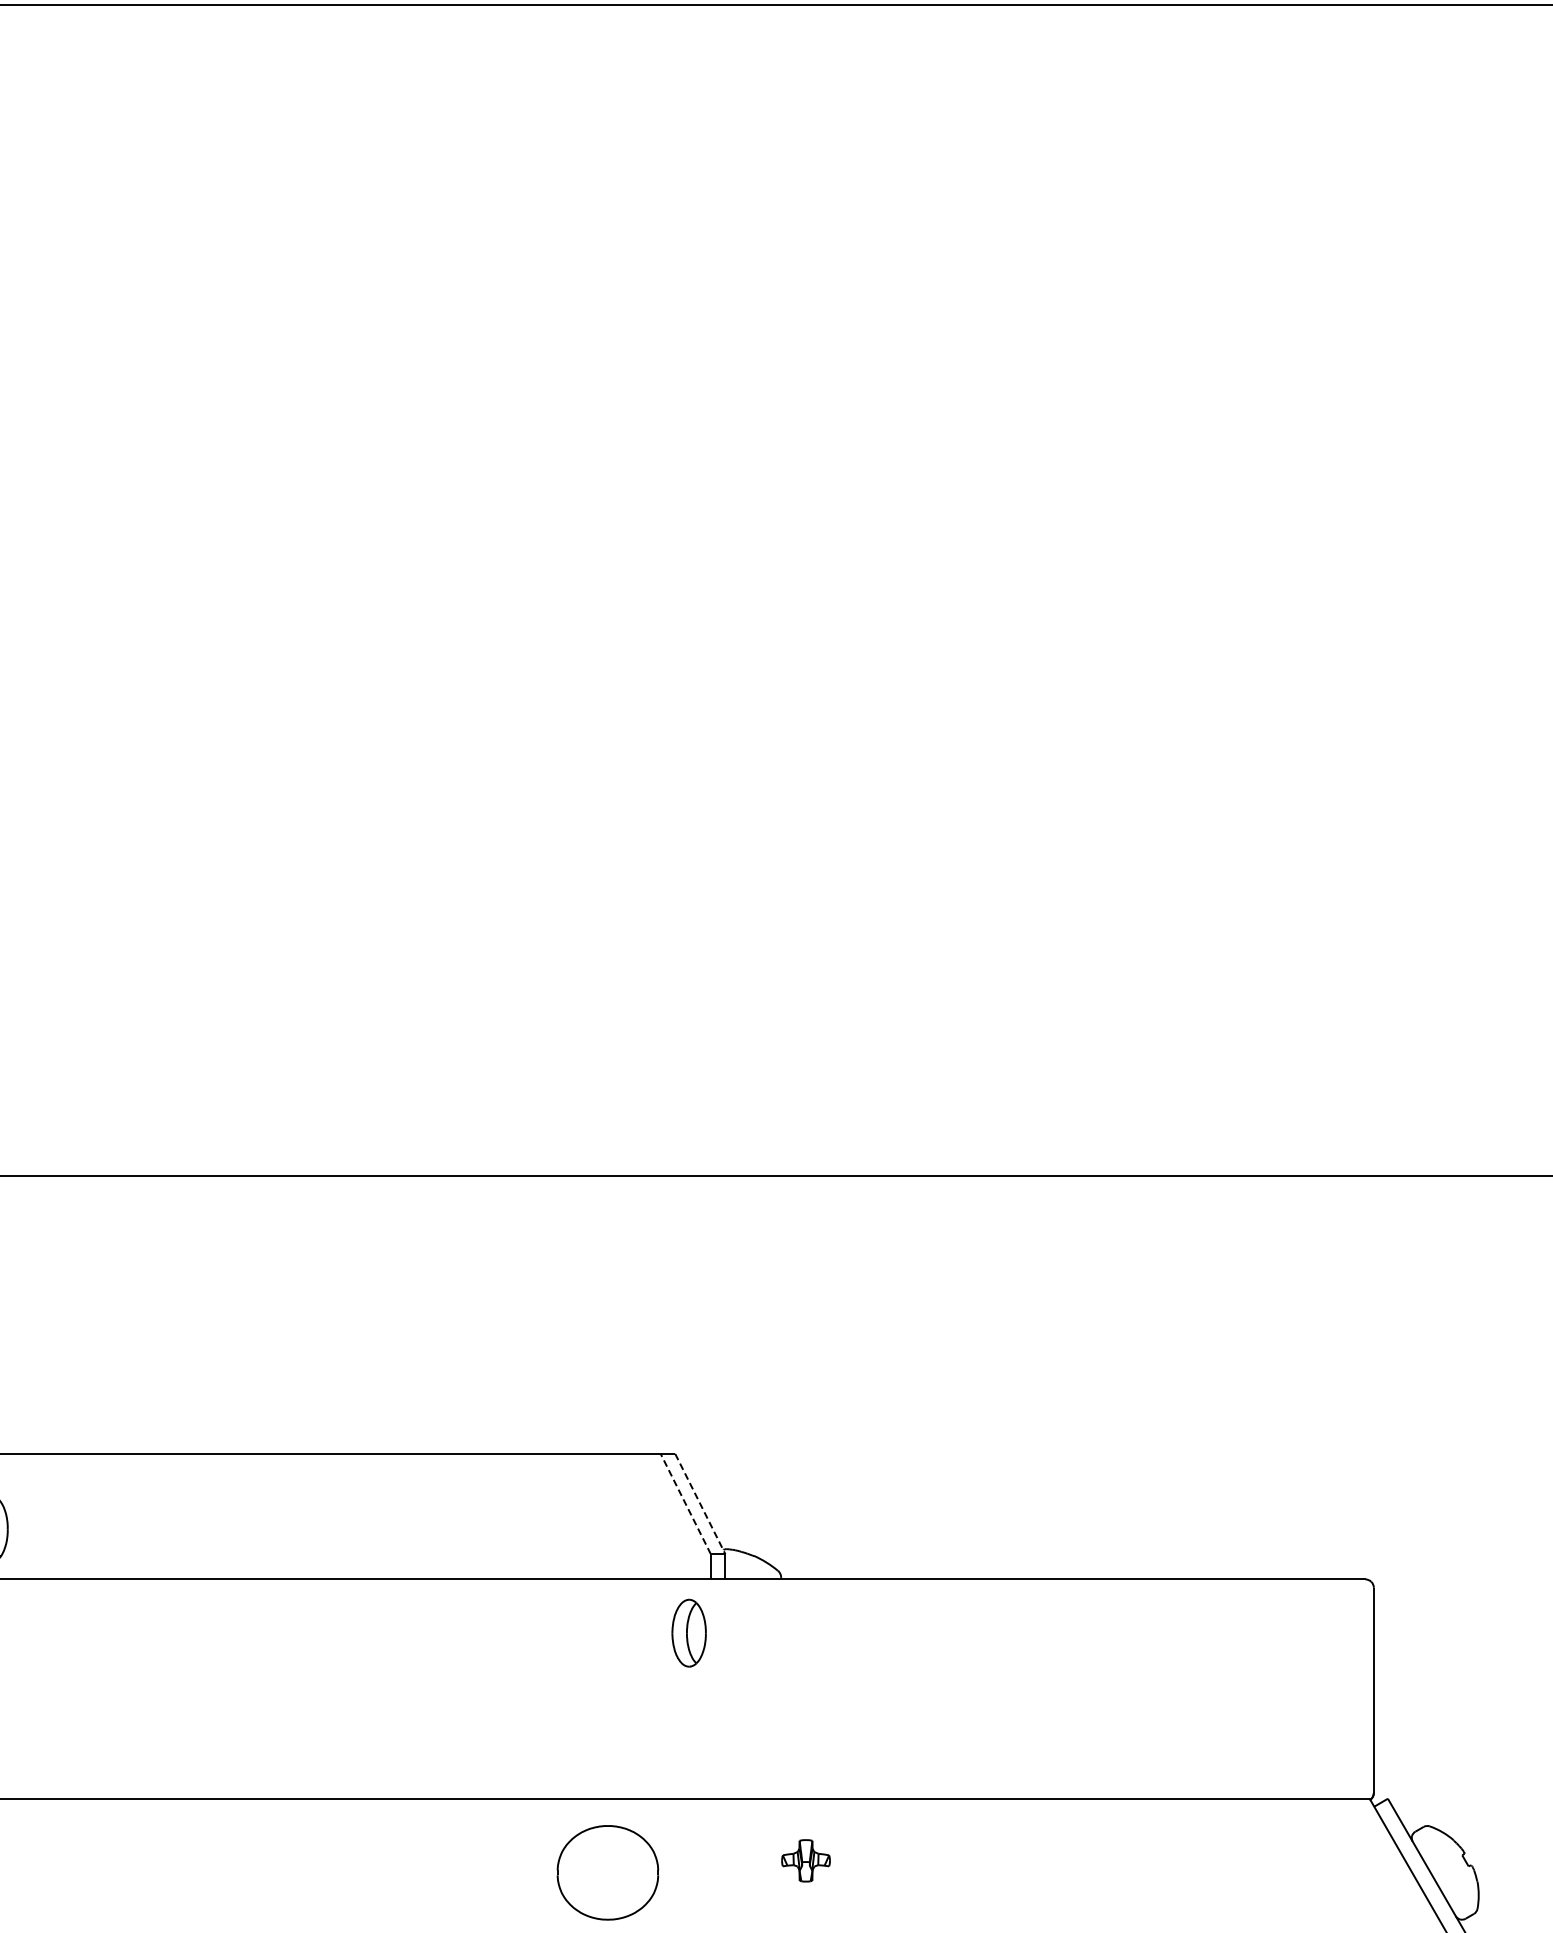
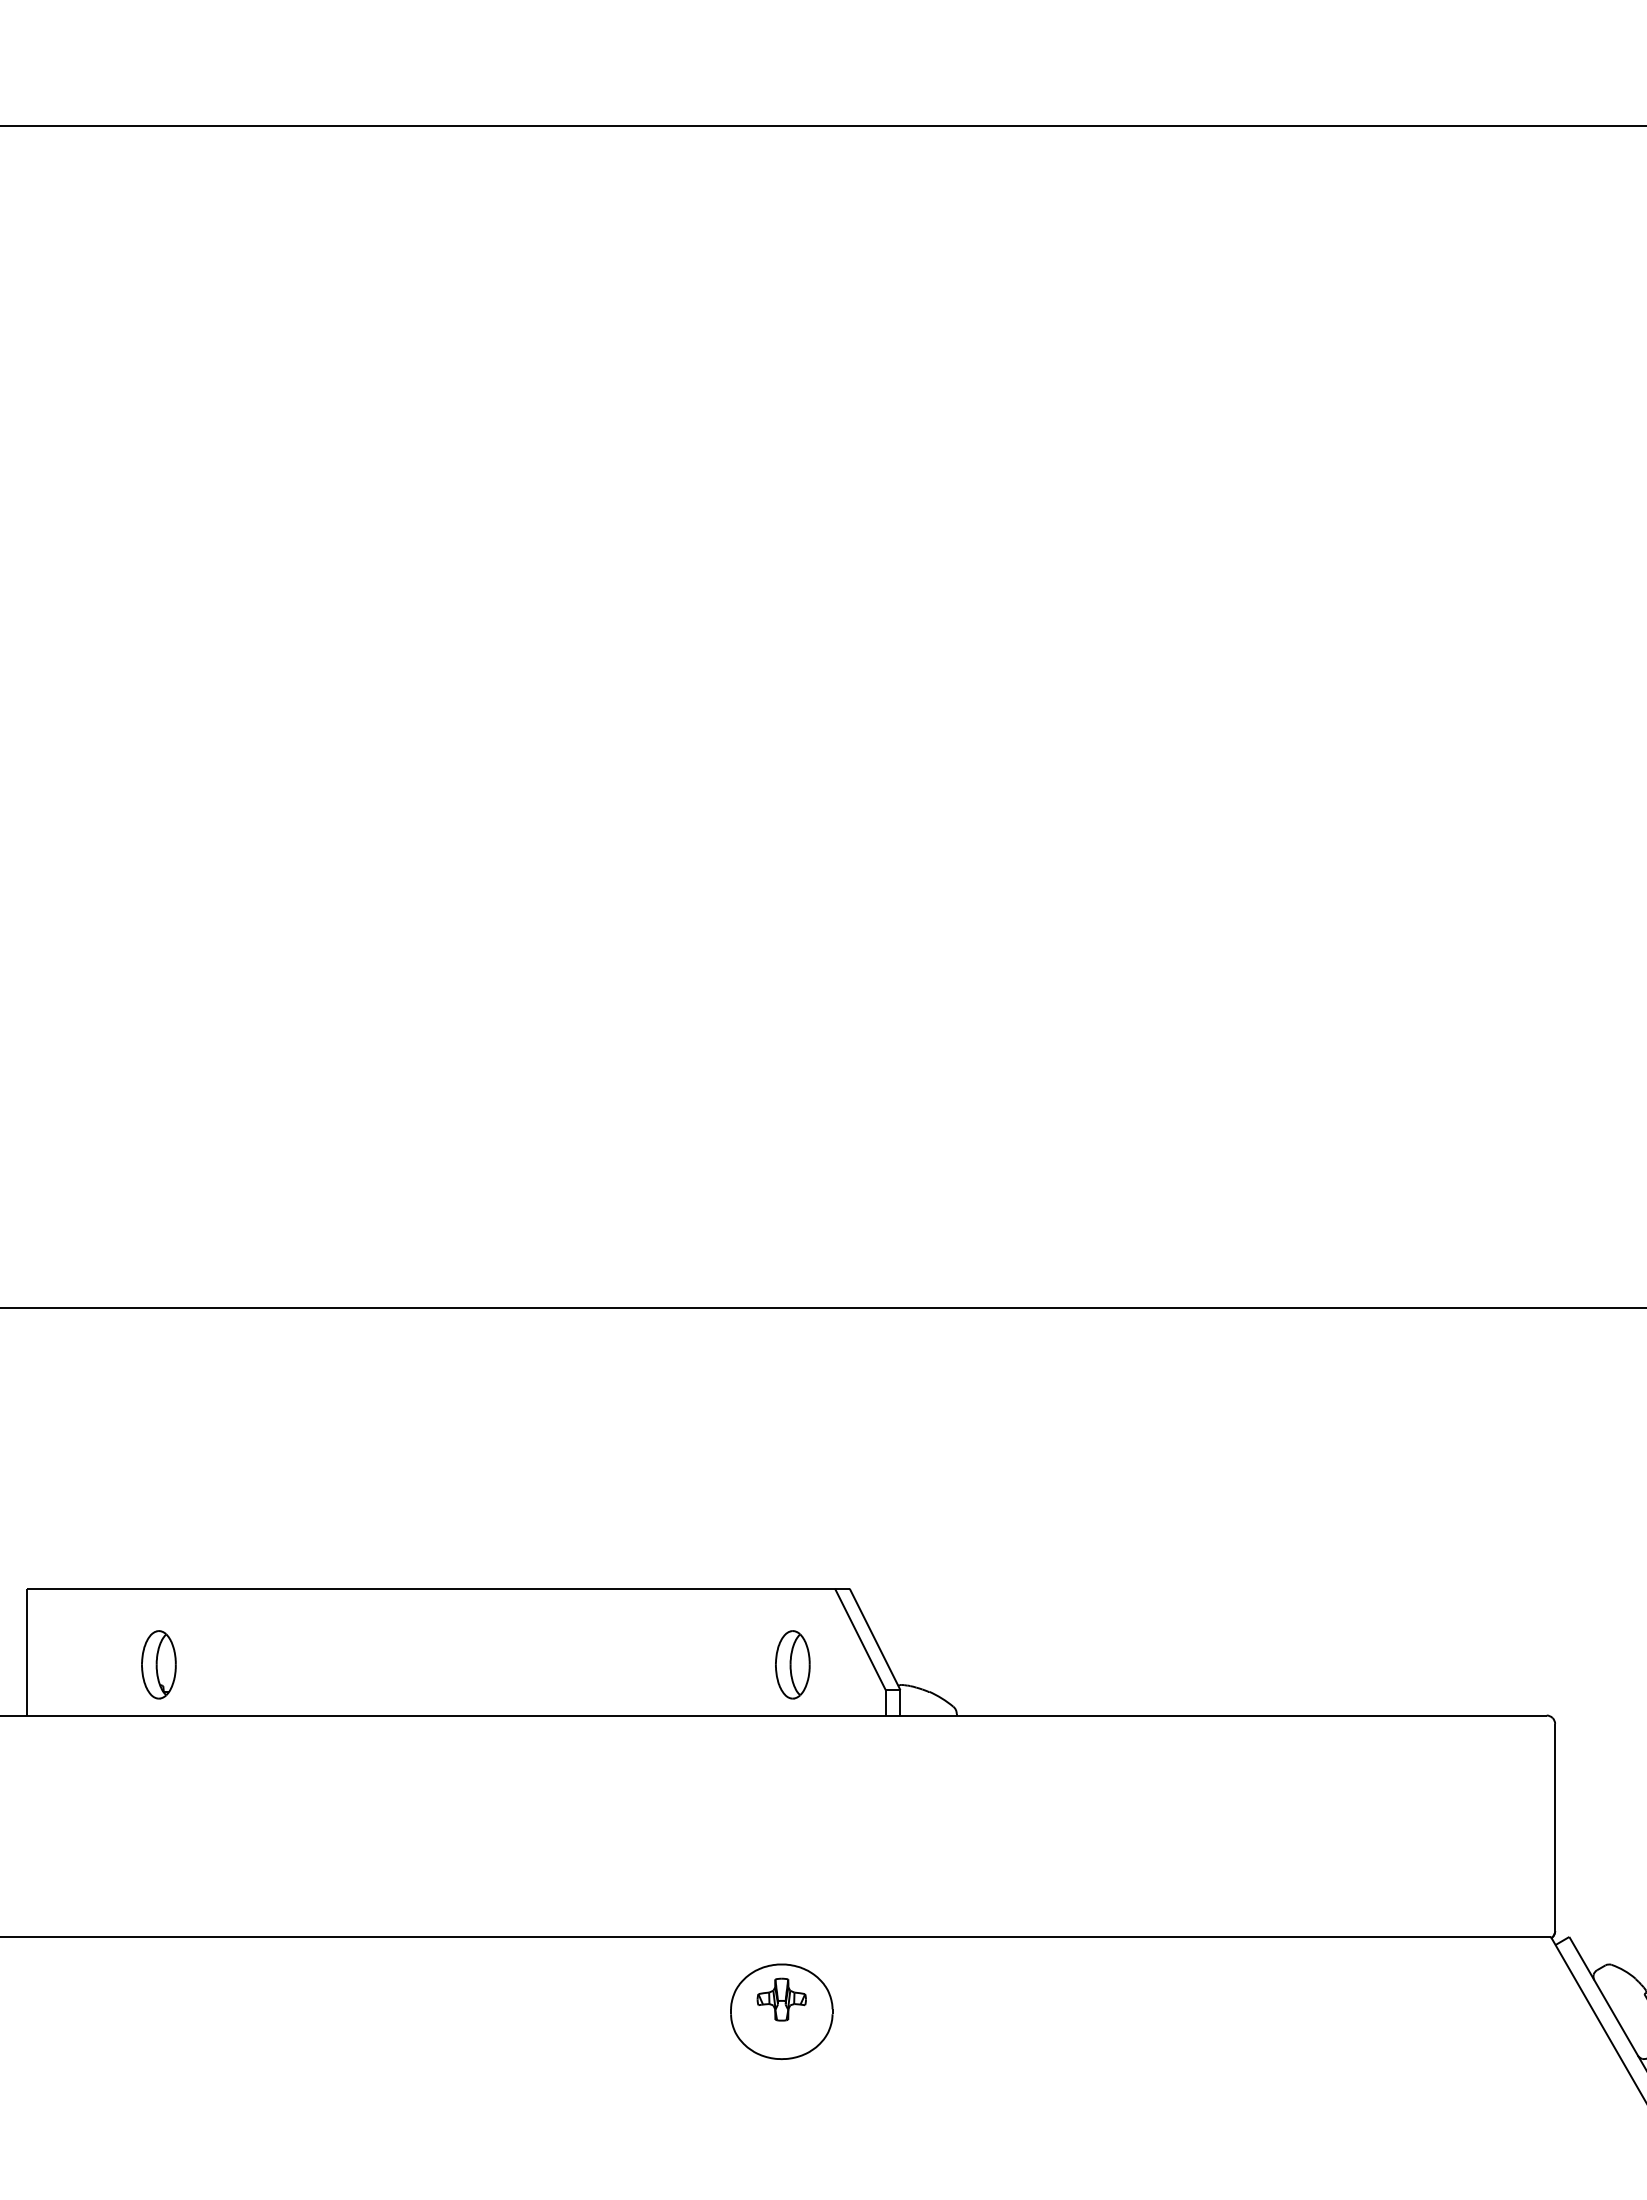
line: (685, 1504) -> (860, 1639), dashed -> solid
line: (700, 1504) -> (875, 1639), dashed -> solid
part: (688, 1632) -> (792, 1664), moved
part: (805, 1860) -> (781, 1999), moved

